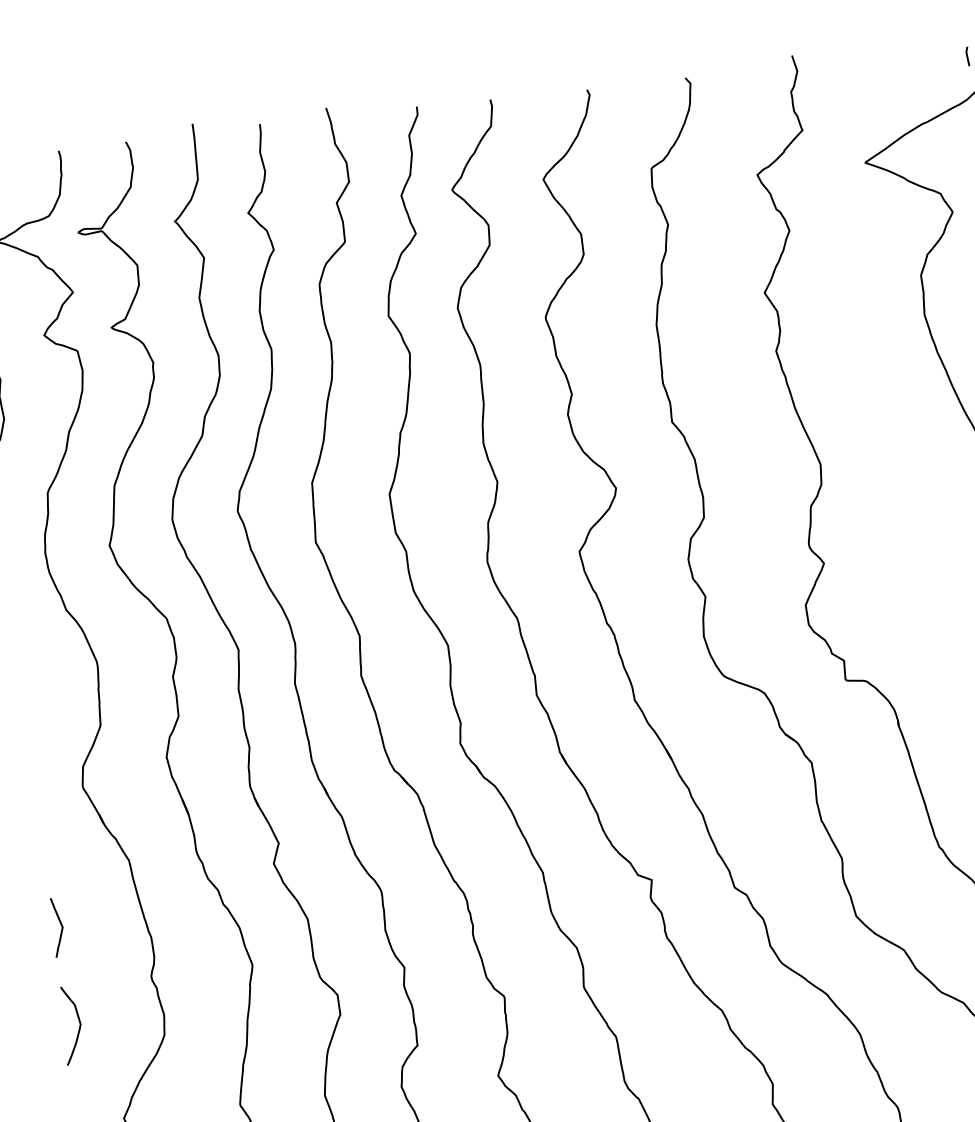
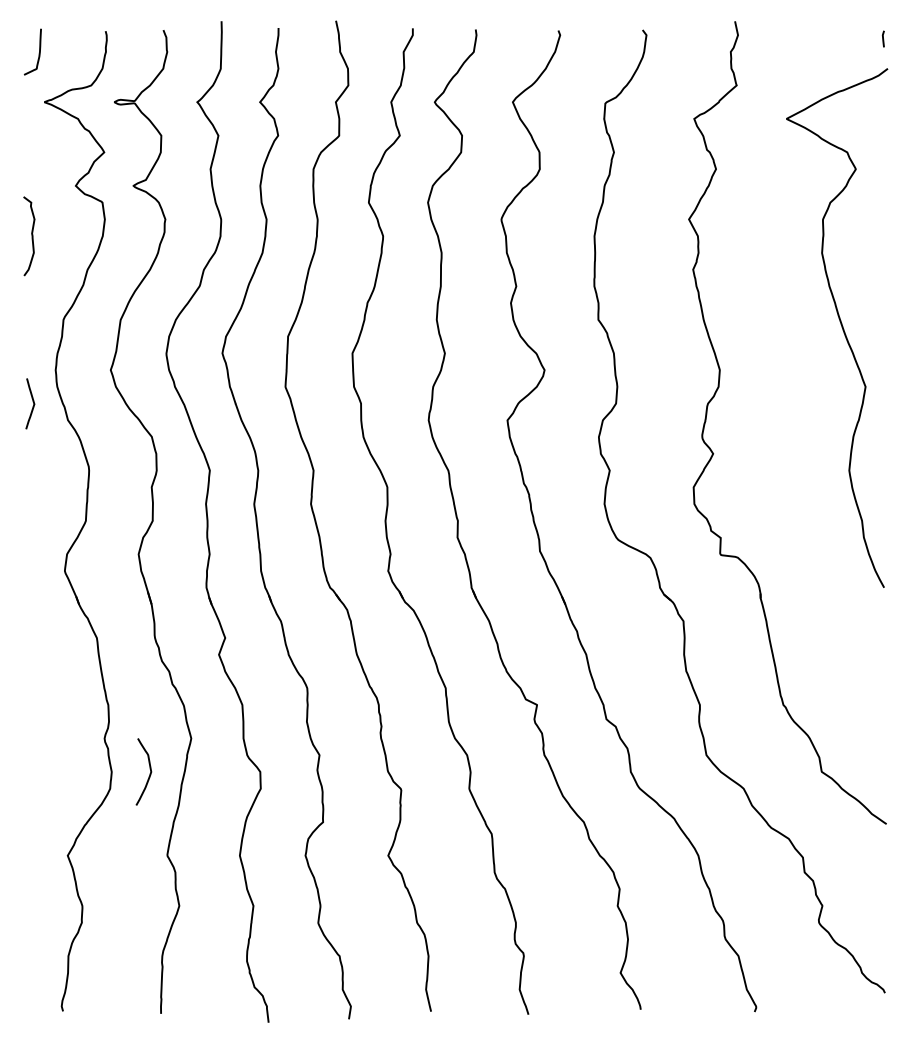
curve: (60, 924) -> (32, 401), moved
curve: (78, 1021) -> (149, 769), moved

